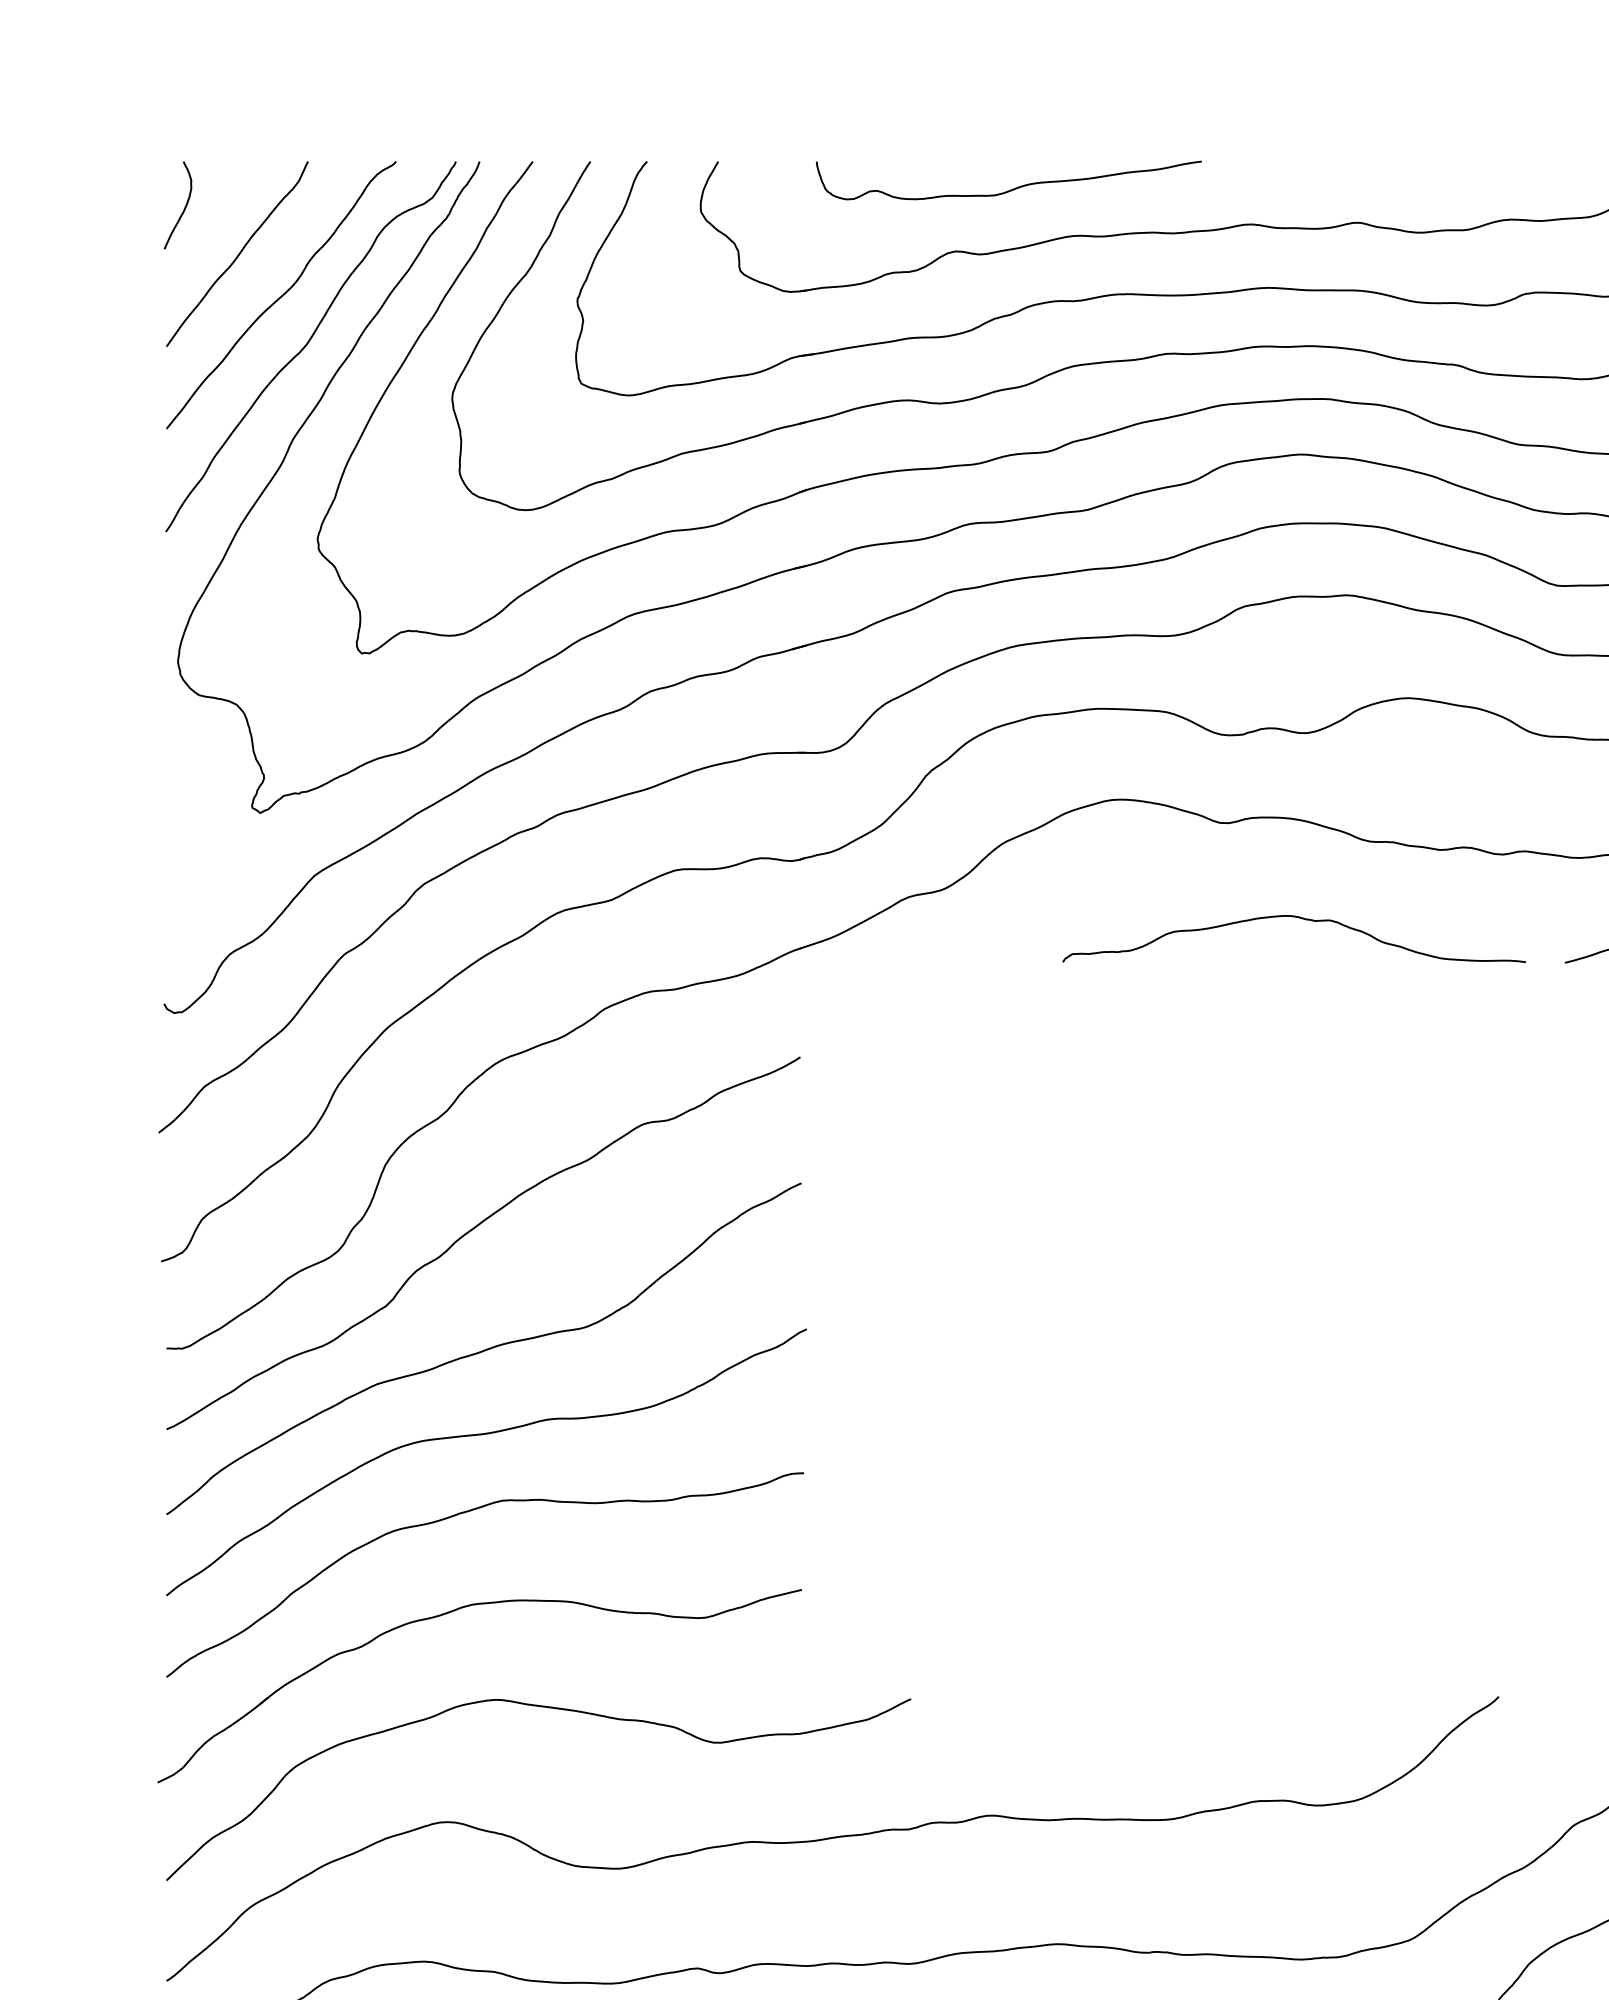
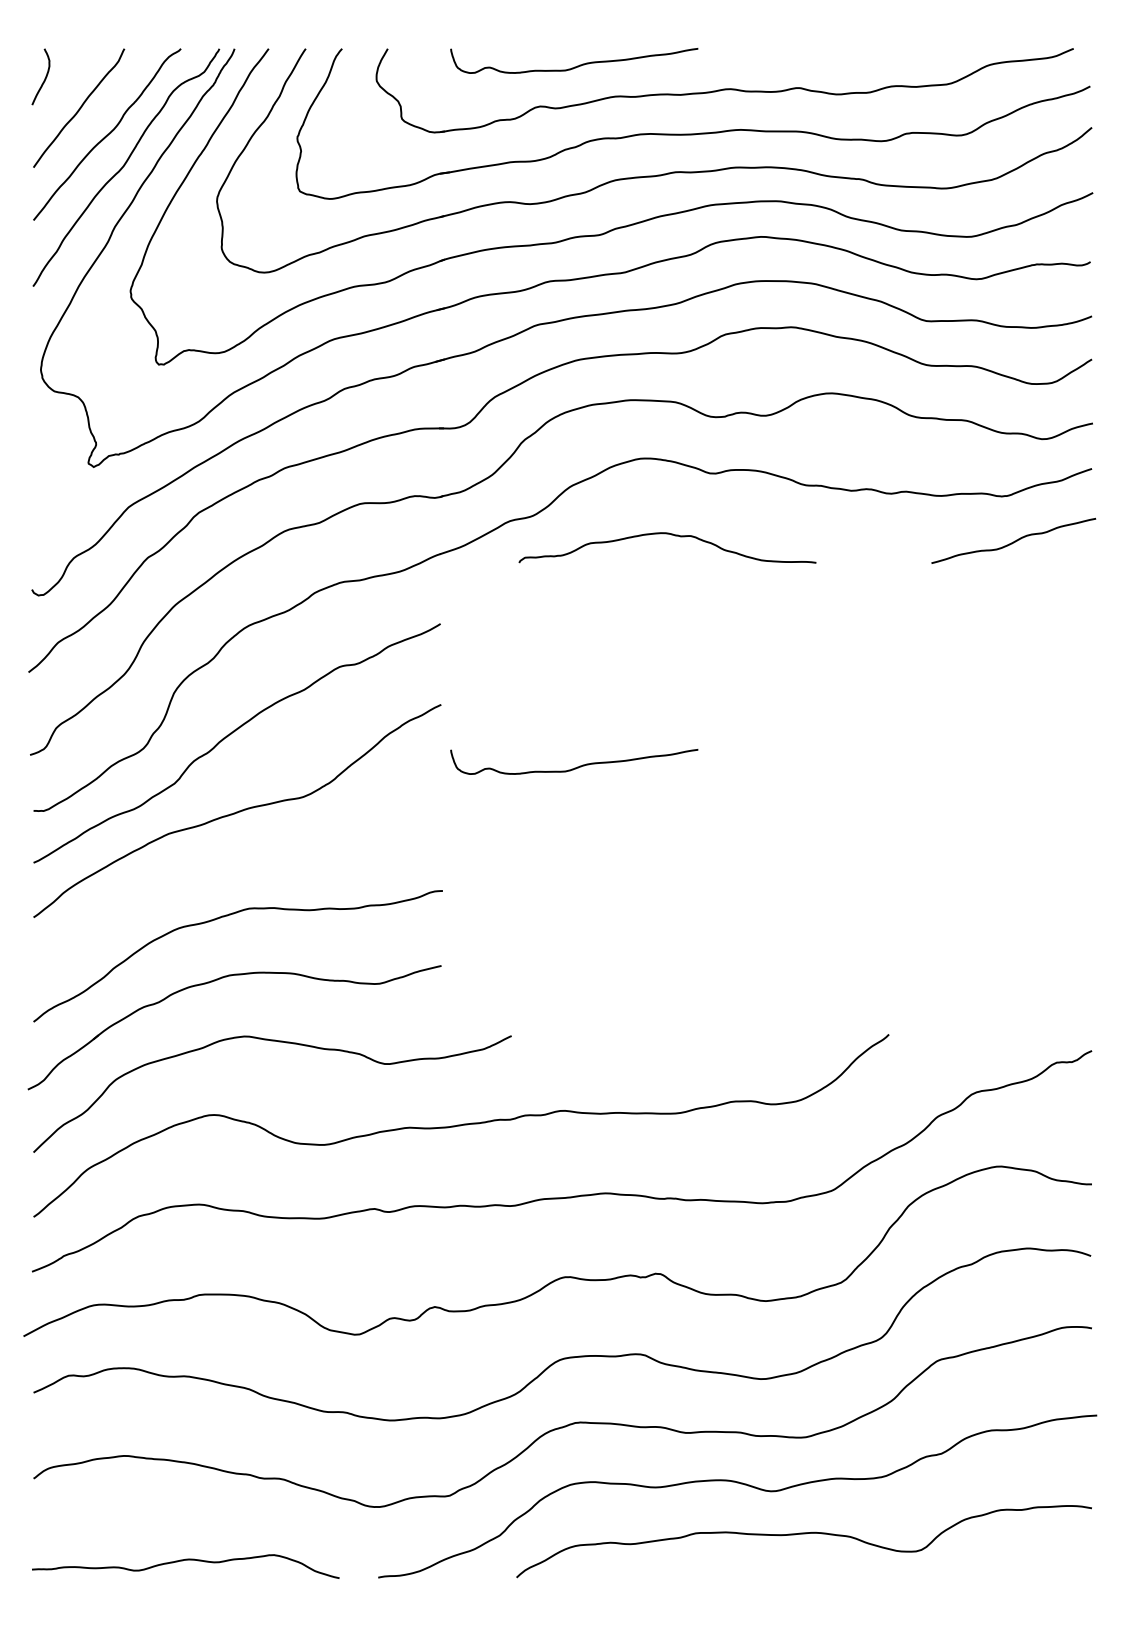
curve: (1300, 919) -> (671, 535), moved
curve: (1013, 1279) -> (577, 766), added
curve: (479, 1436) -> (234, 867), removed

